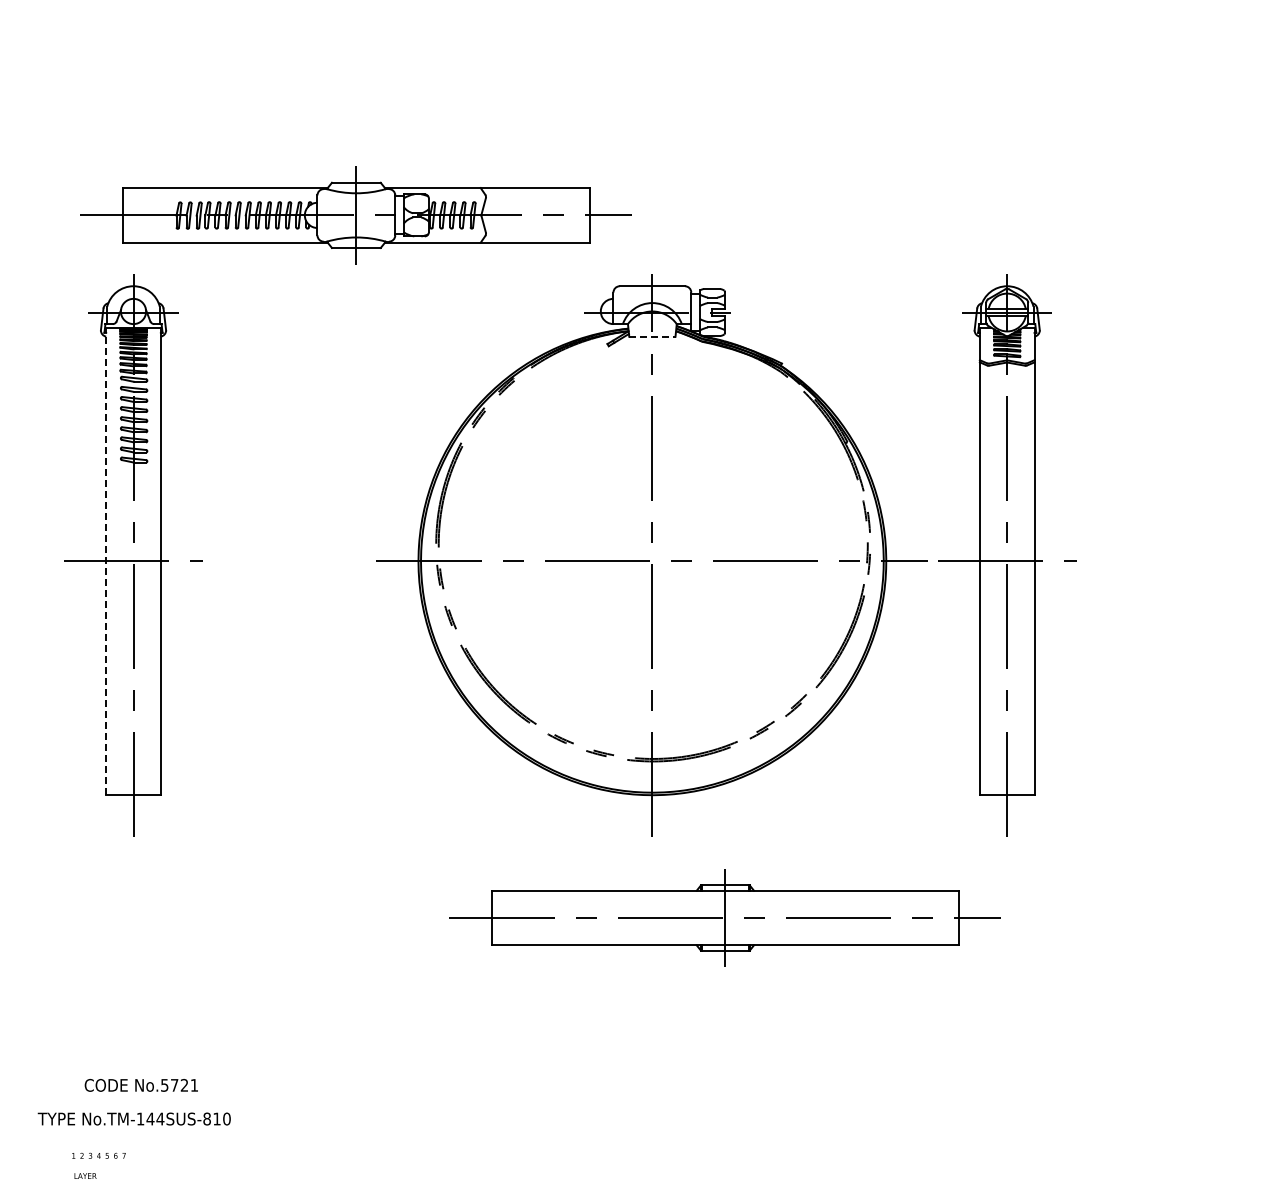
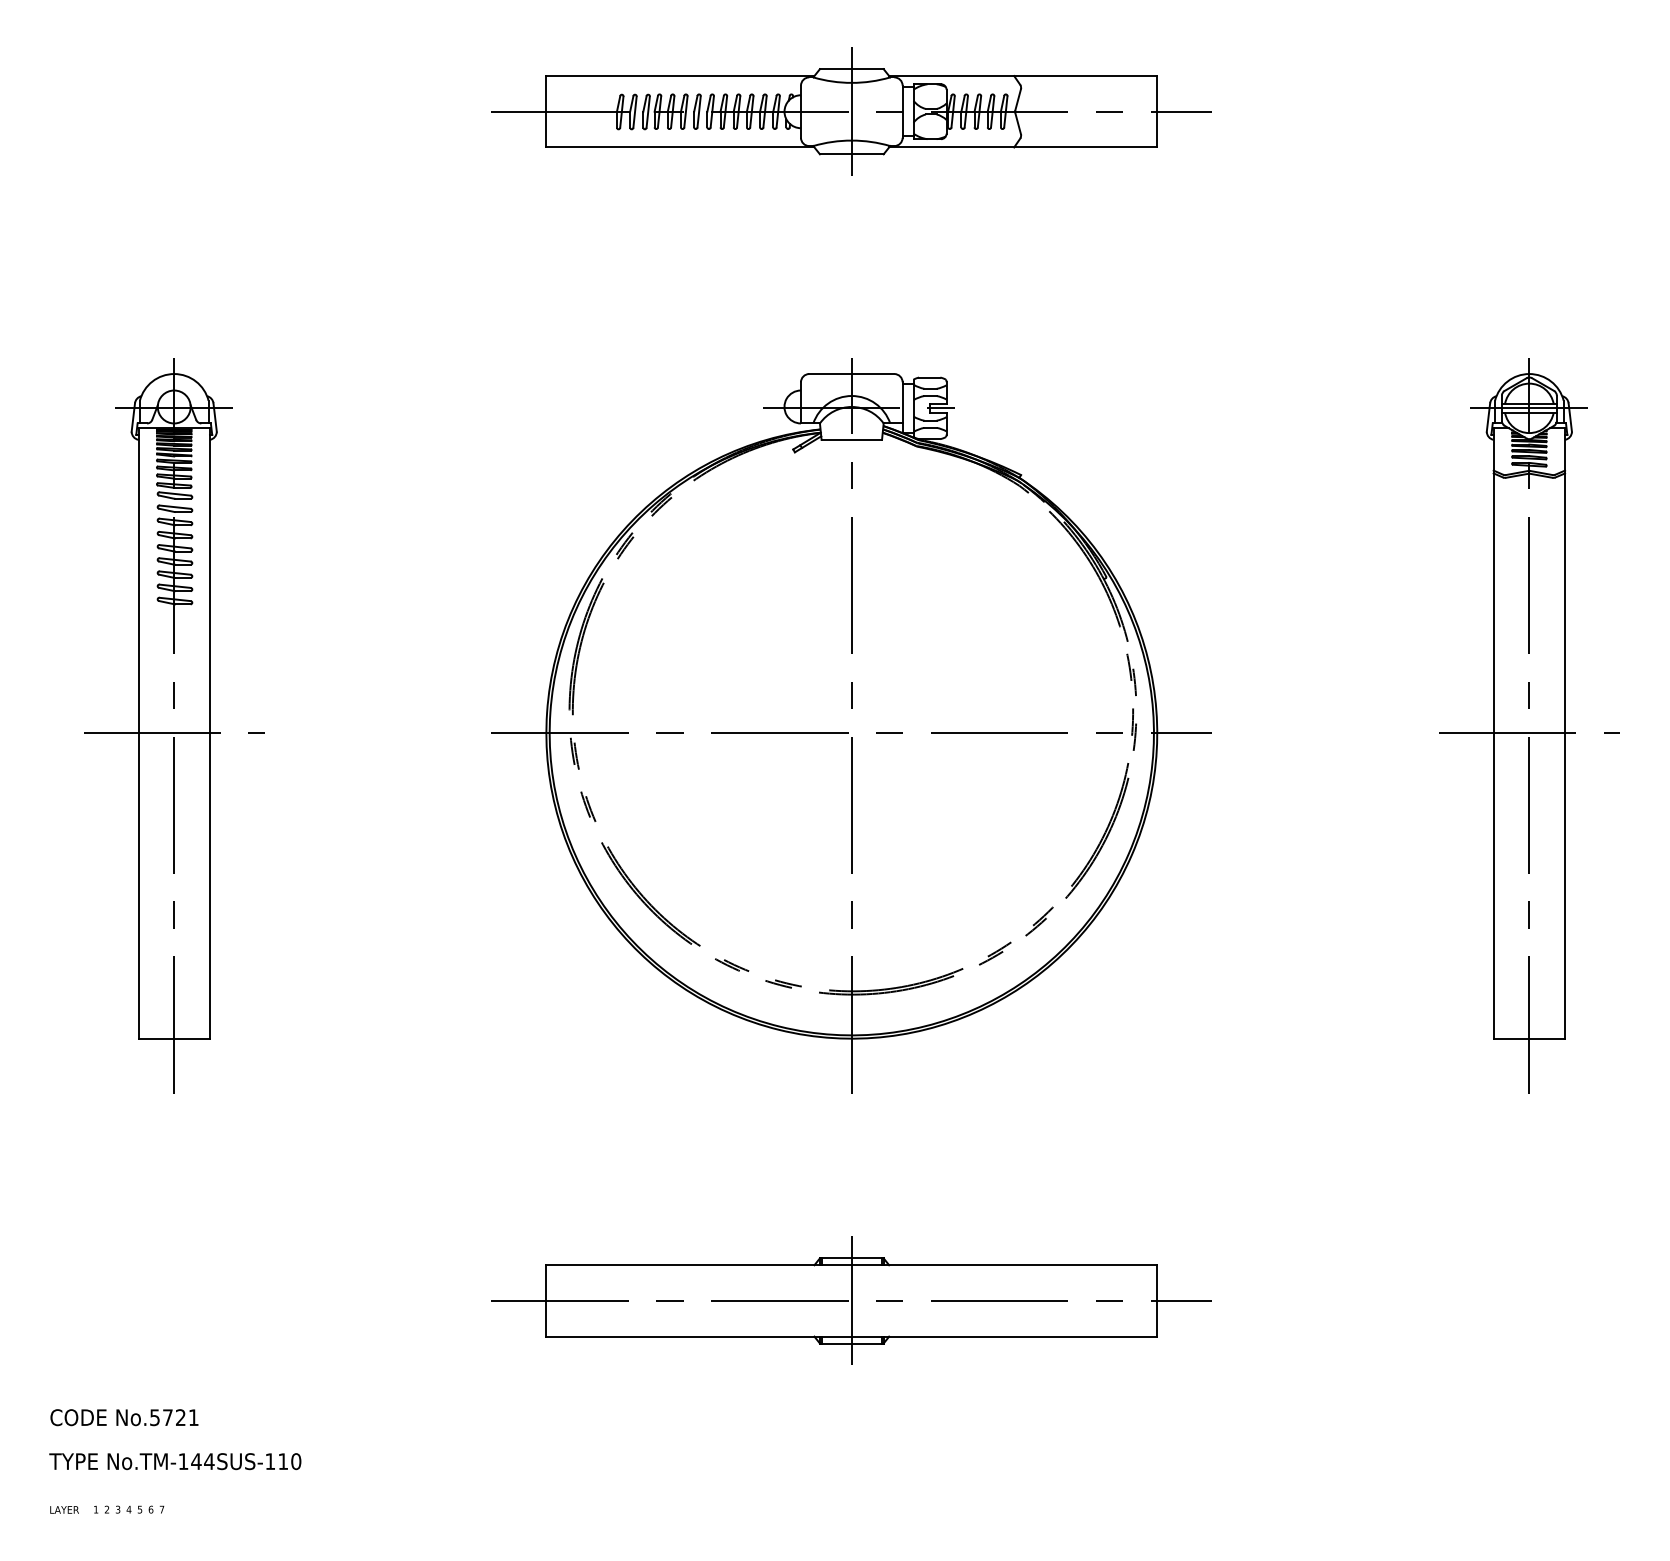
part: (355, 215) -> (850, 111), moved
line: (652, 336) -> (851, 439), dashed -> solid
part: (1007, 555) -> (1529, 725), moved
line: (106, 561) -> (138, 733), dashed -> solid
part: (724, 917) -> (850, 1300), moved
text: (140, 1085) -> (123, 1417), moved
text: (206, 1118) -> (269, 1460), No.TM-144SUS-810 -> No.TM-144SUS-110
text: (85, 1175) -> (64, 1509), moved

